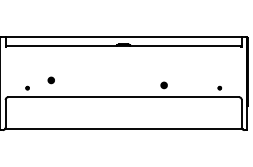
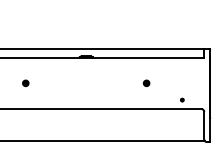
part: (50, 80) -> (24, 83), moved
part: (163, 85) -> (145, 83), moved

